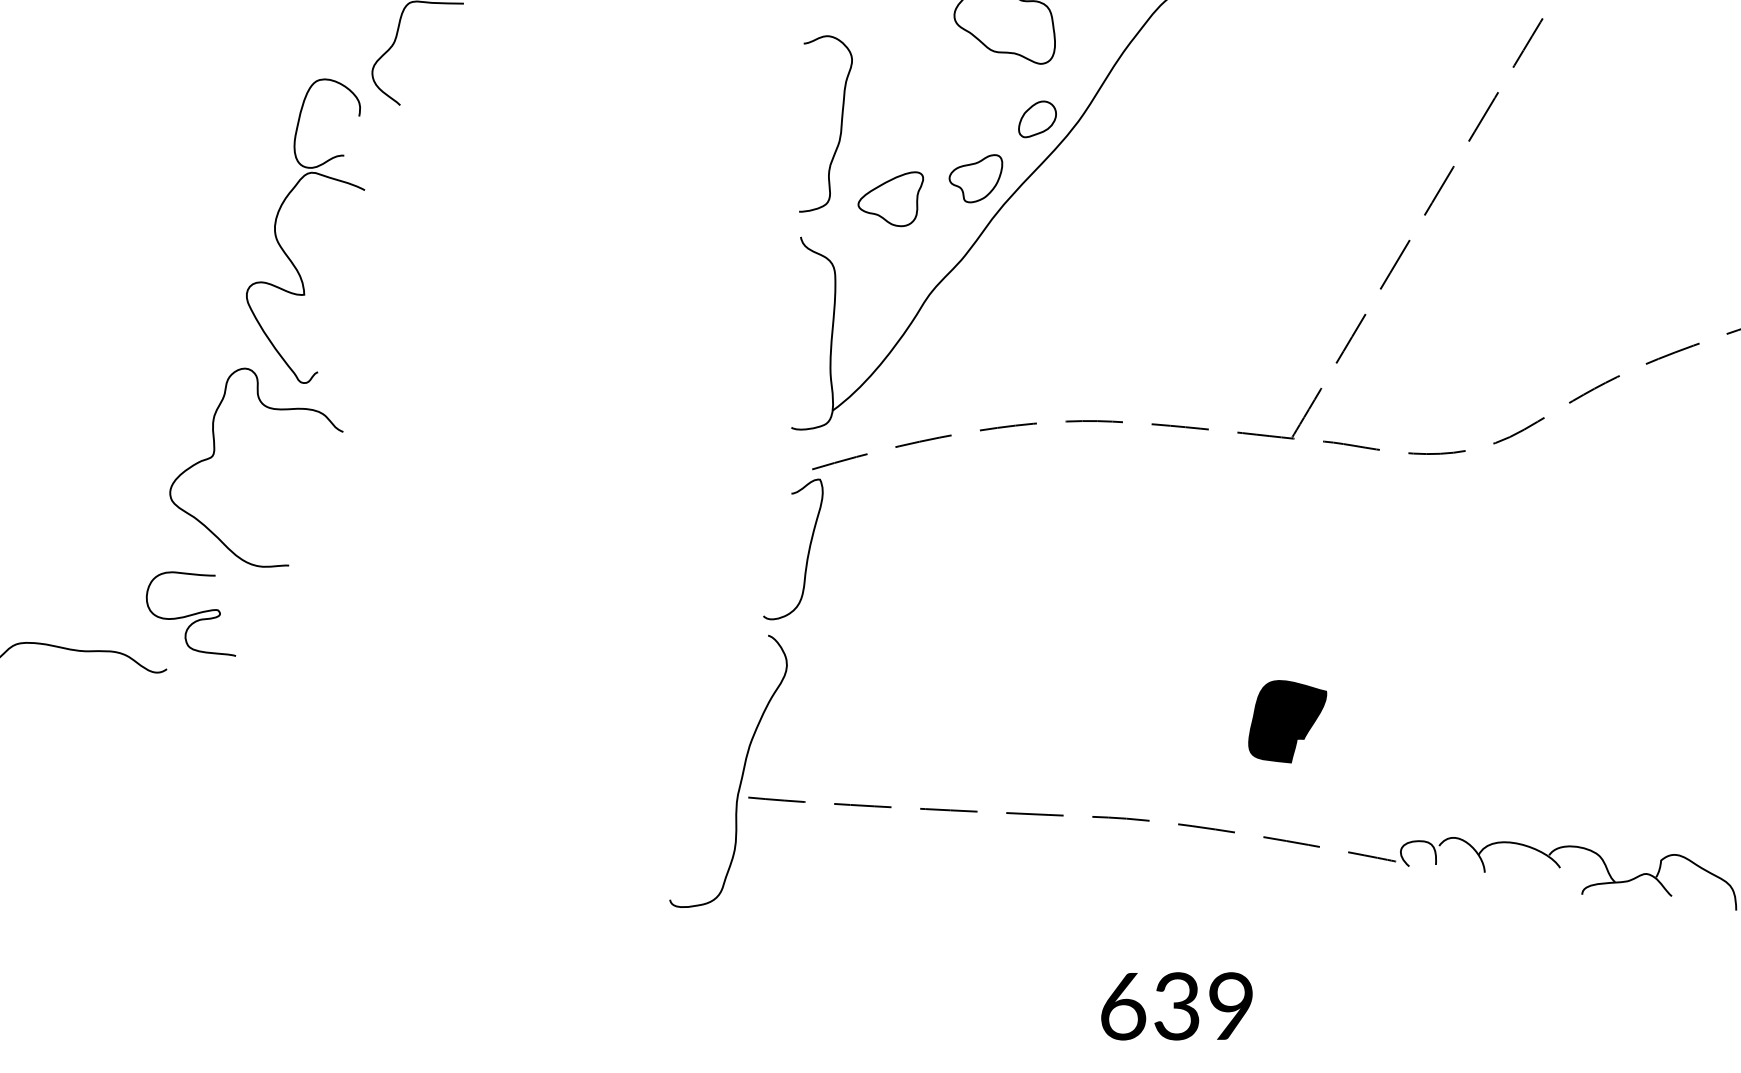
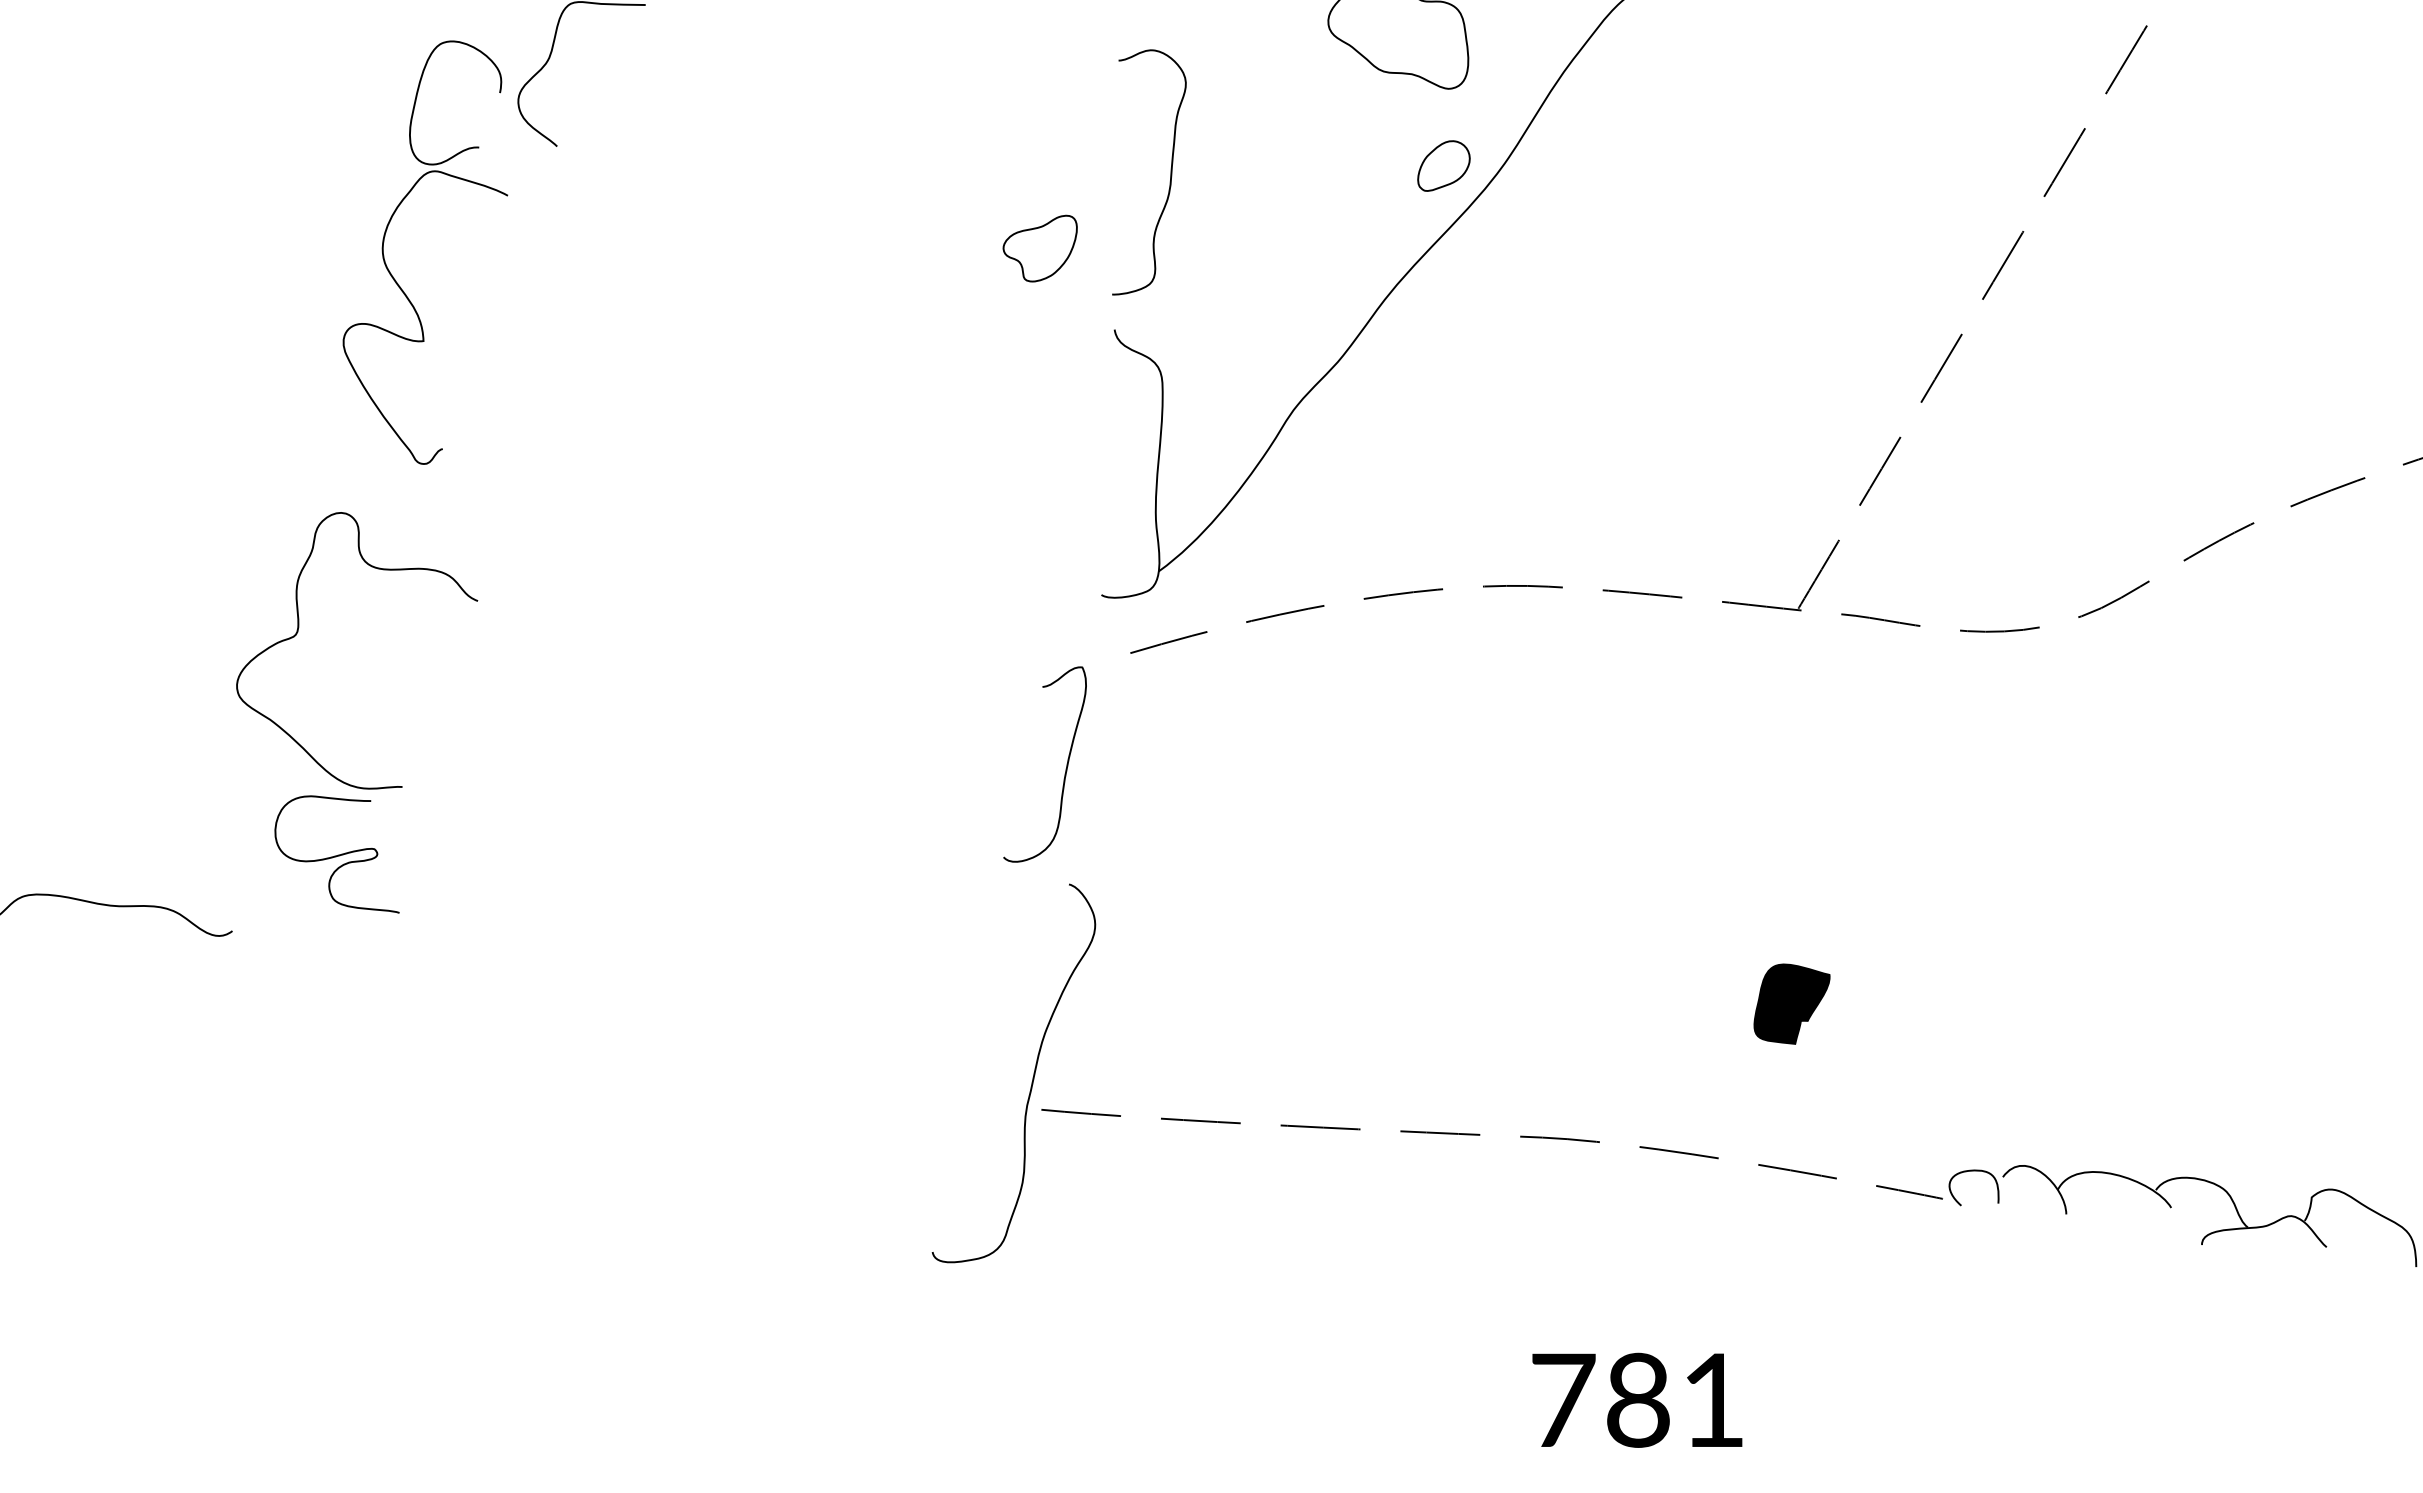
part: (975, 178) -> (1039, 248), moved
part: (890, 198) -> (1239, 276), removed
part: (280, 244) -> (390, 271), moved
curve: (807, 552) -> (1065, 768), moved
curve: (190, 614) -> (336, 855), moved
part: (1287, 721) -> (1791, 1003), size x0.7
text: (1176, 1005) -> (1637, 1399), 639 -> 781

